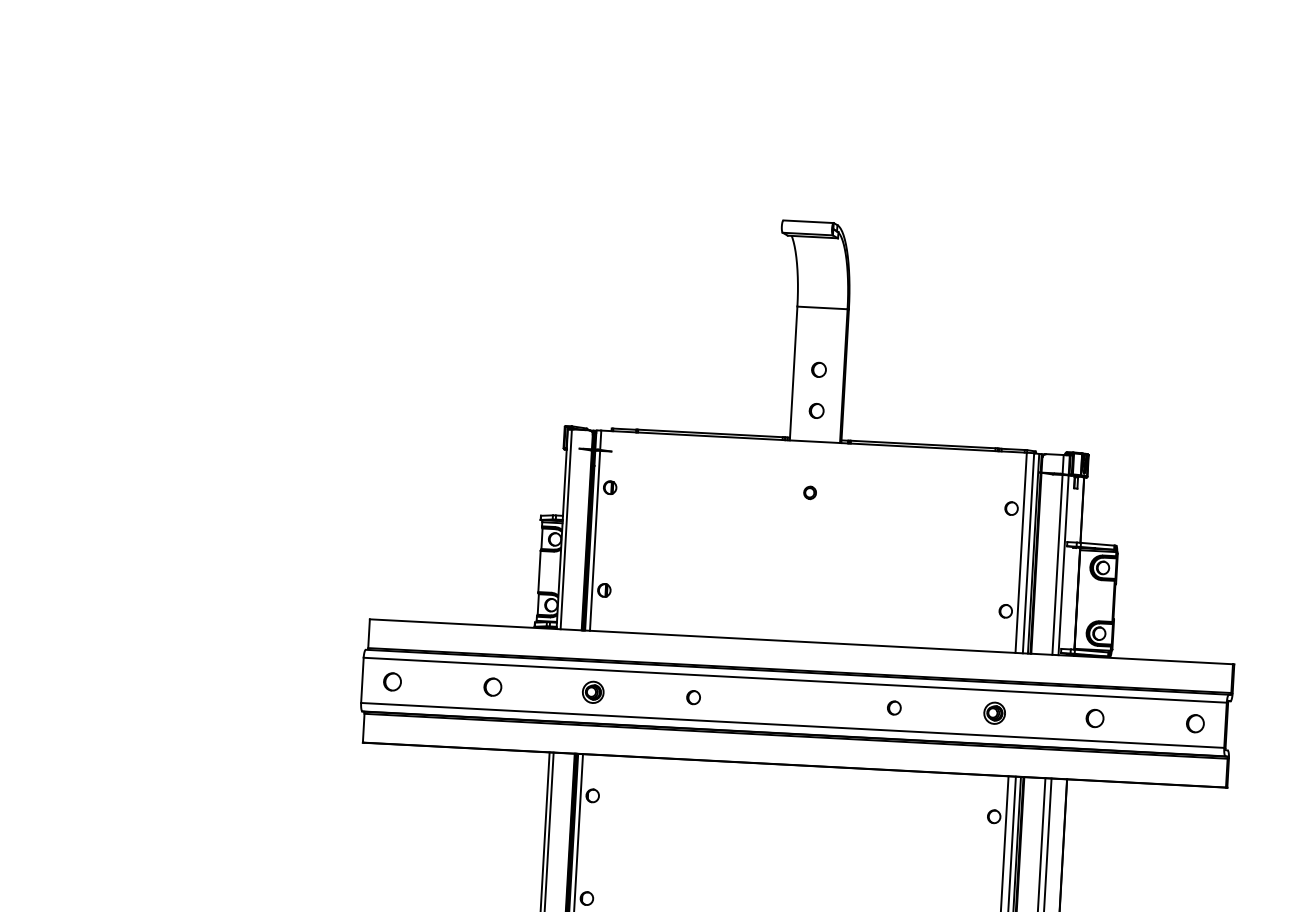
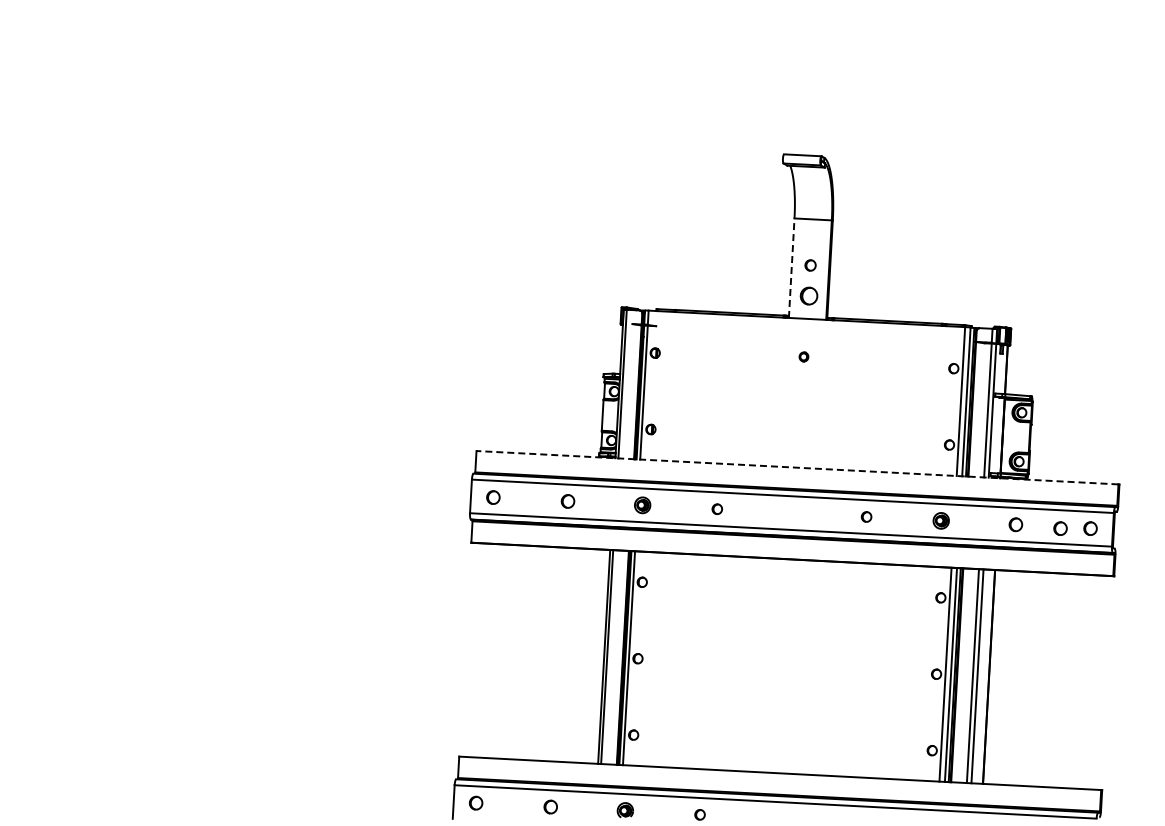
line: (793, 373) -> (791, 268), solid -> dashed
part: (816, 410) -> (808, 295), size x1.6
line: (801, 641) -> (797, 467), solid -> dashed
part: (1155, 723) -> (1060, 528), added

